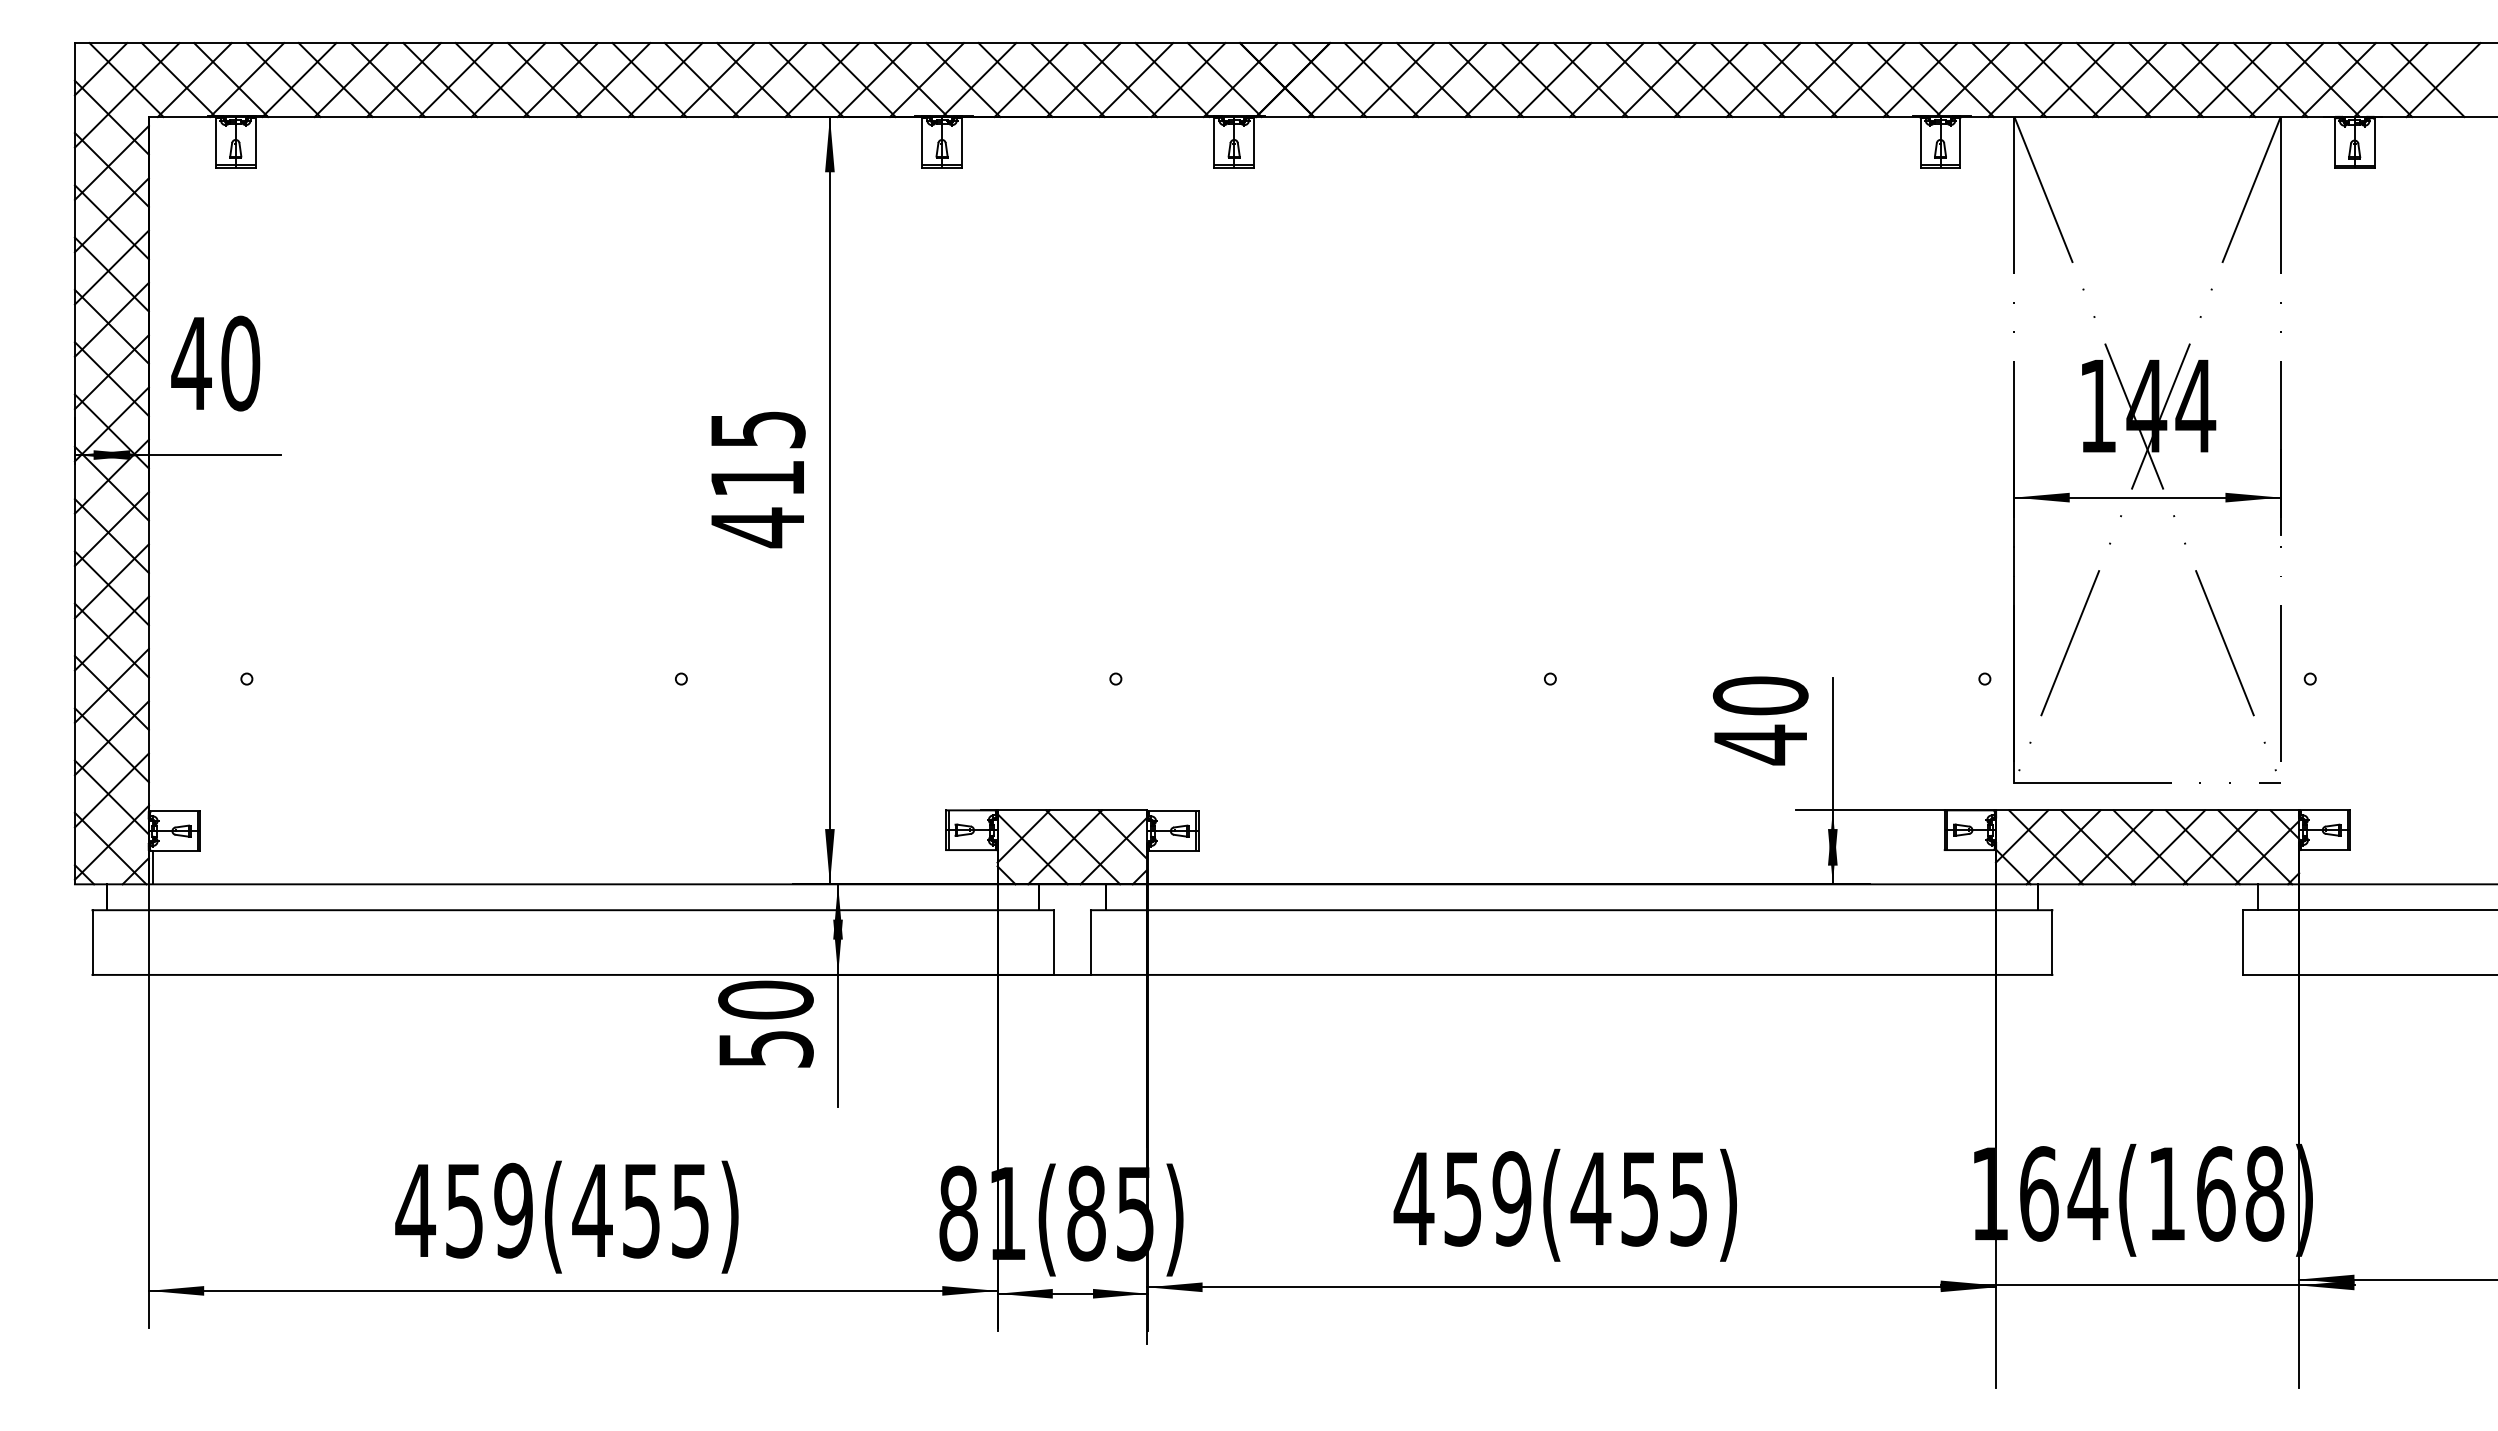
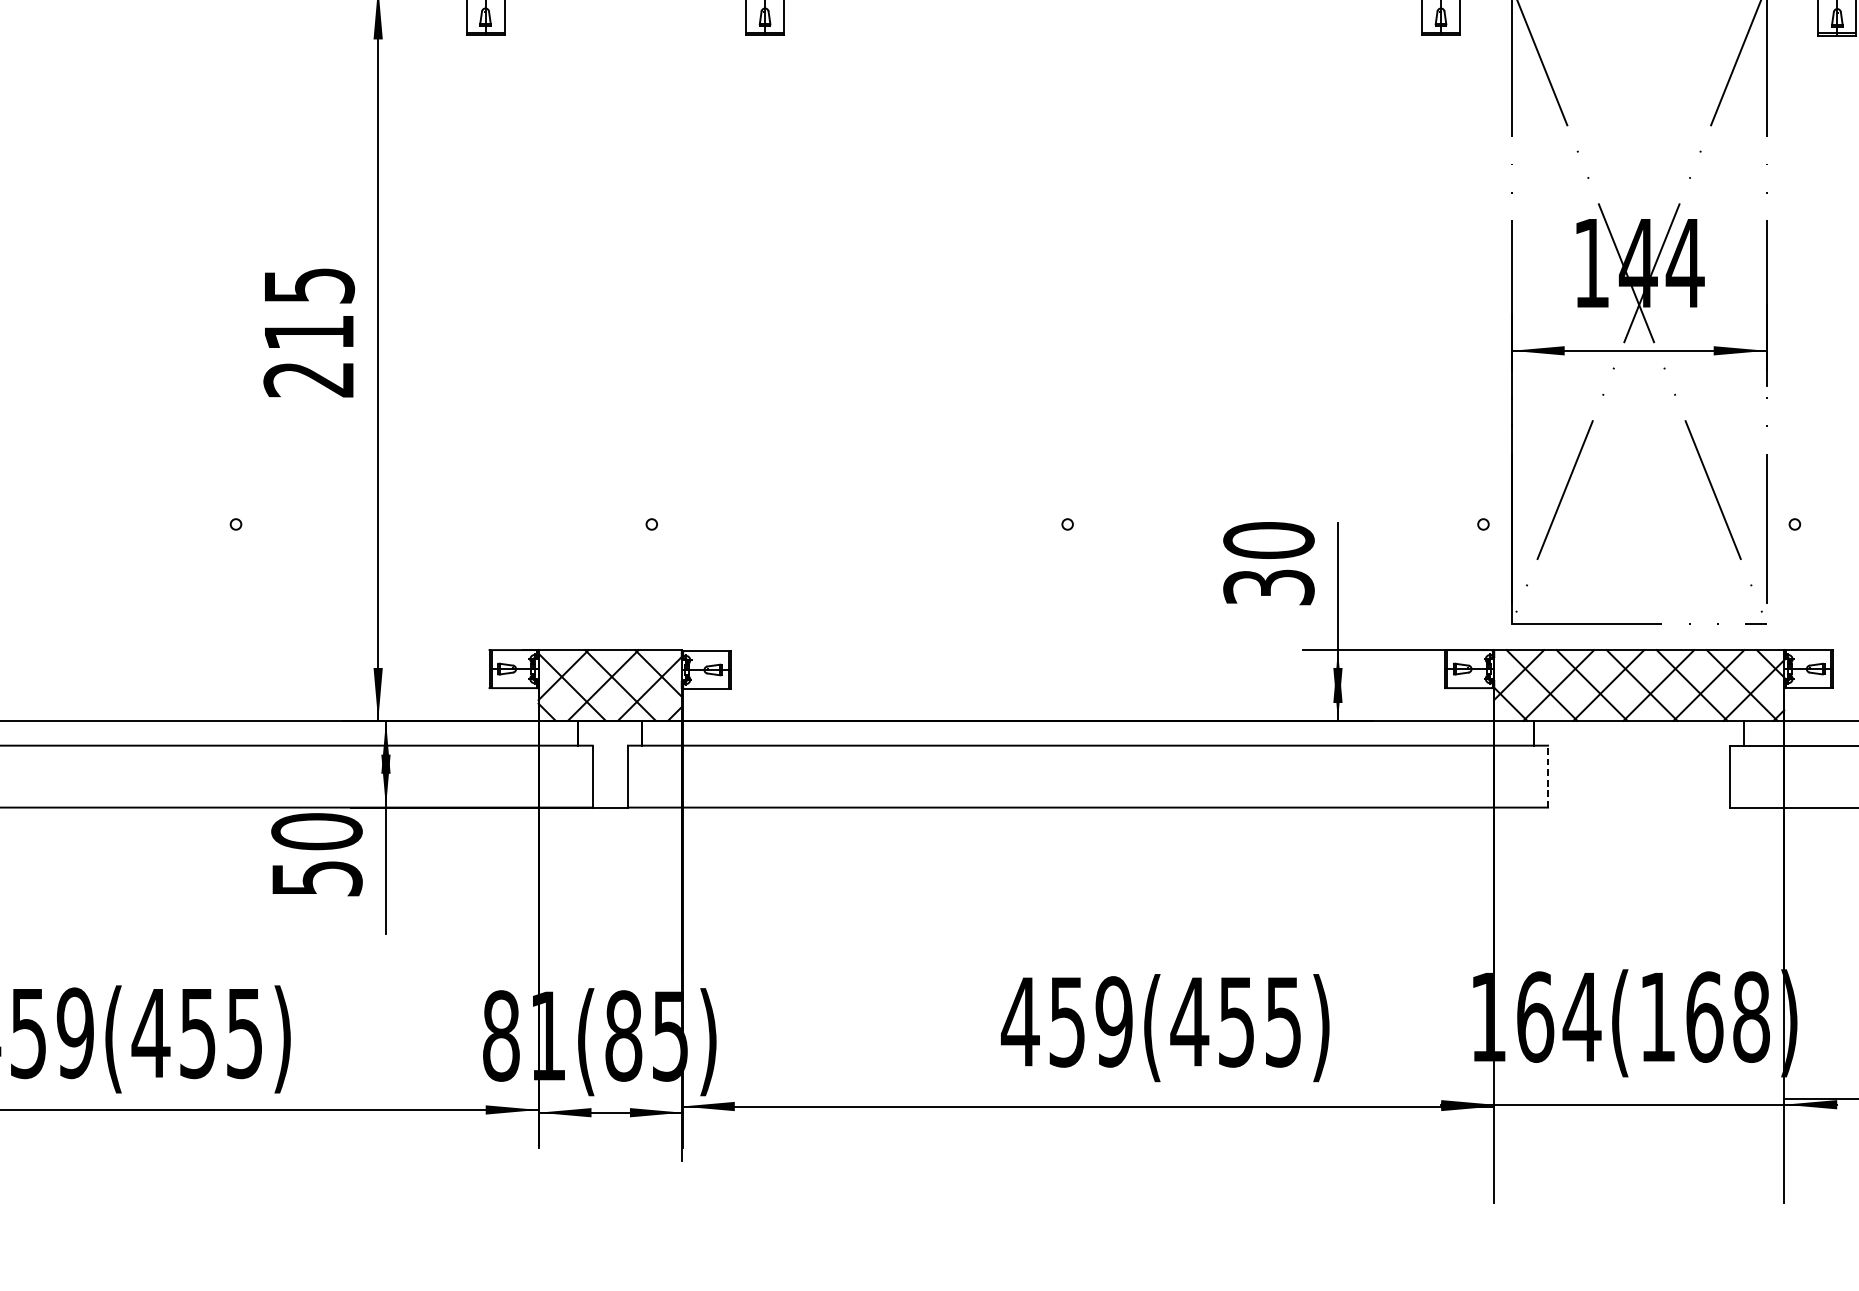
text: (756, 527) -> (307, 379), 415 -> 215
text: (1760, 744) -> (1268, 587), 40 -> 30
line: (2052, 942) -> (1548, 776), solid -> dashed
text: (1564, 1204) -> (1164, 1027), moved
fill: (2326, 1279) -> (1810, 1099), removed

